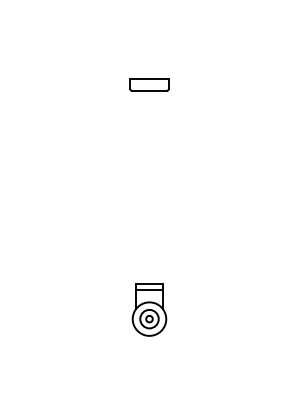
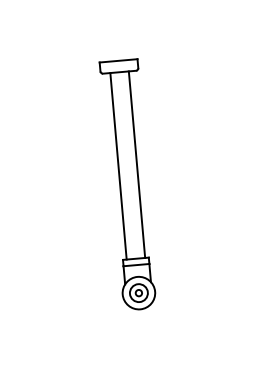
line: (139, 186) -> (118, 165), added
line: (159, 186) -> (137, 163), added

